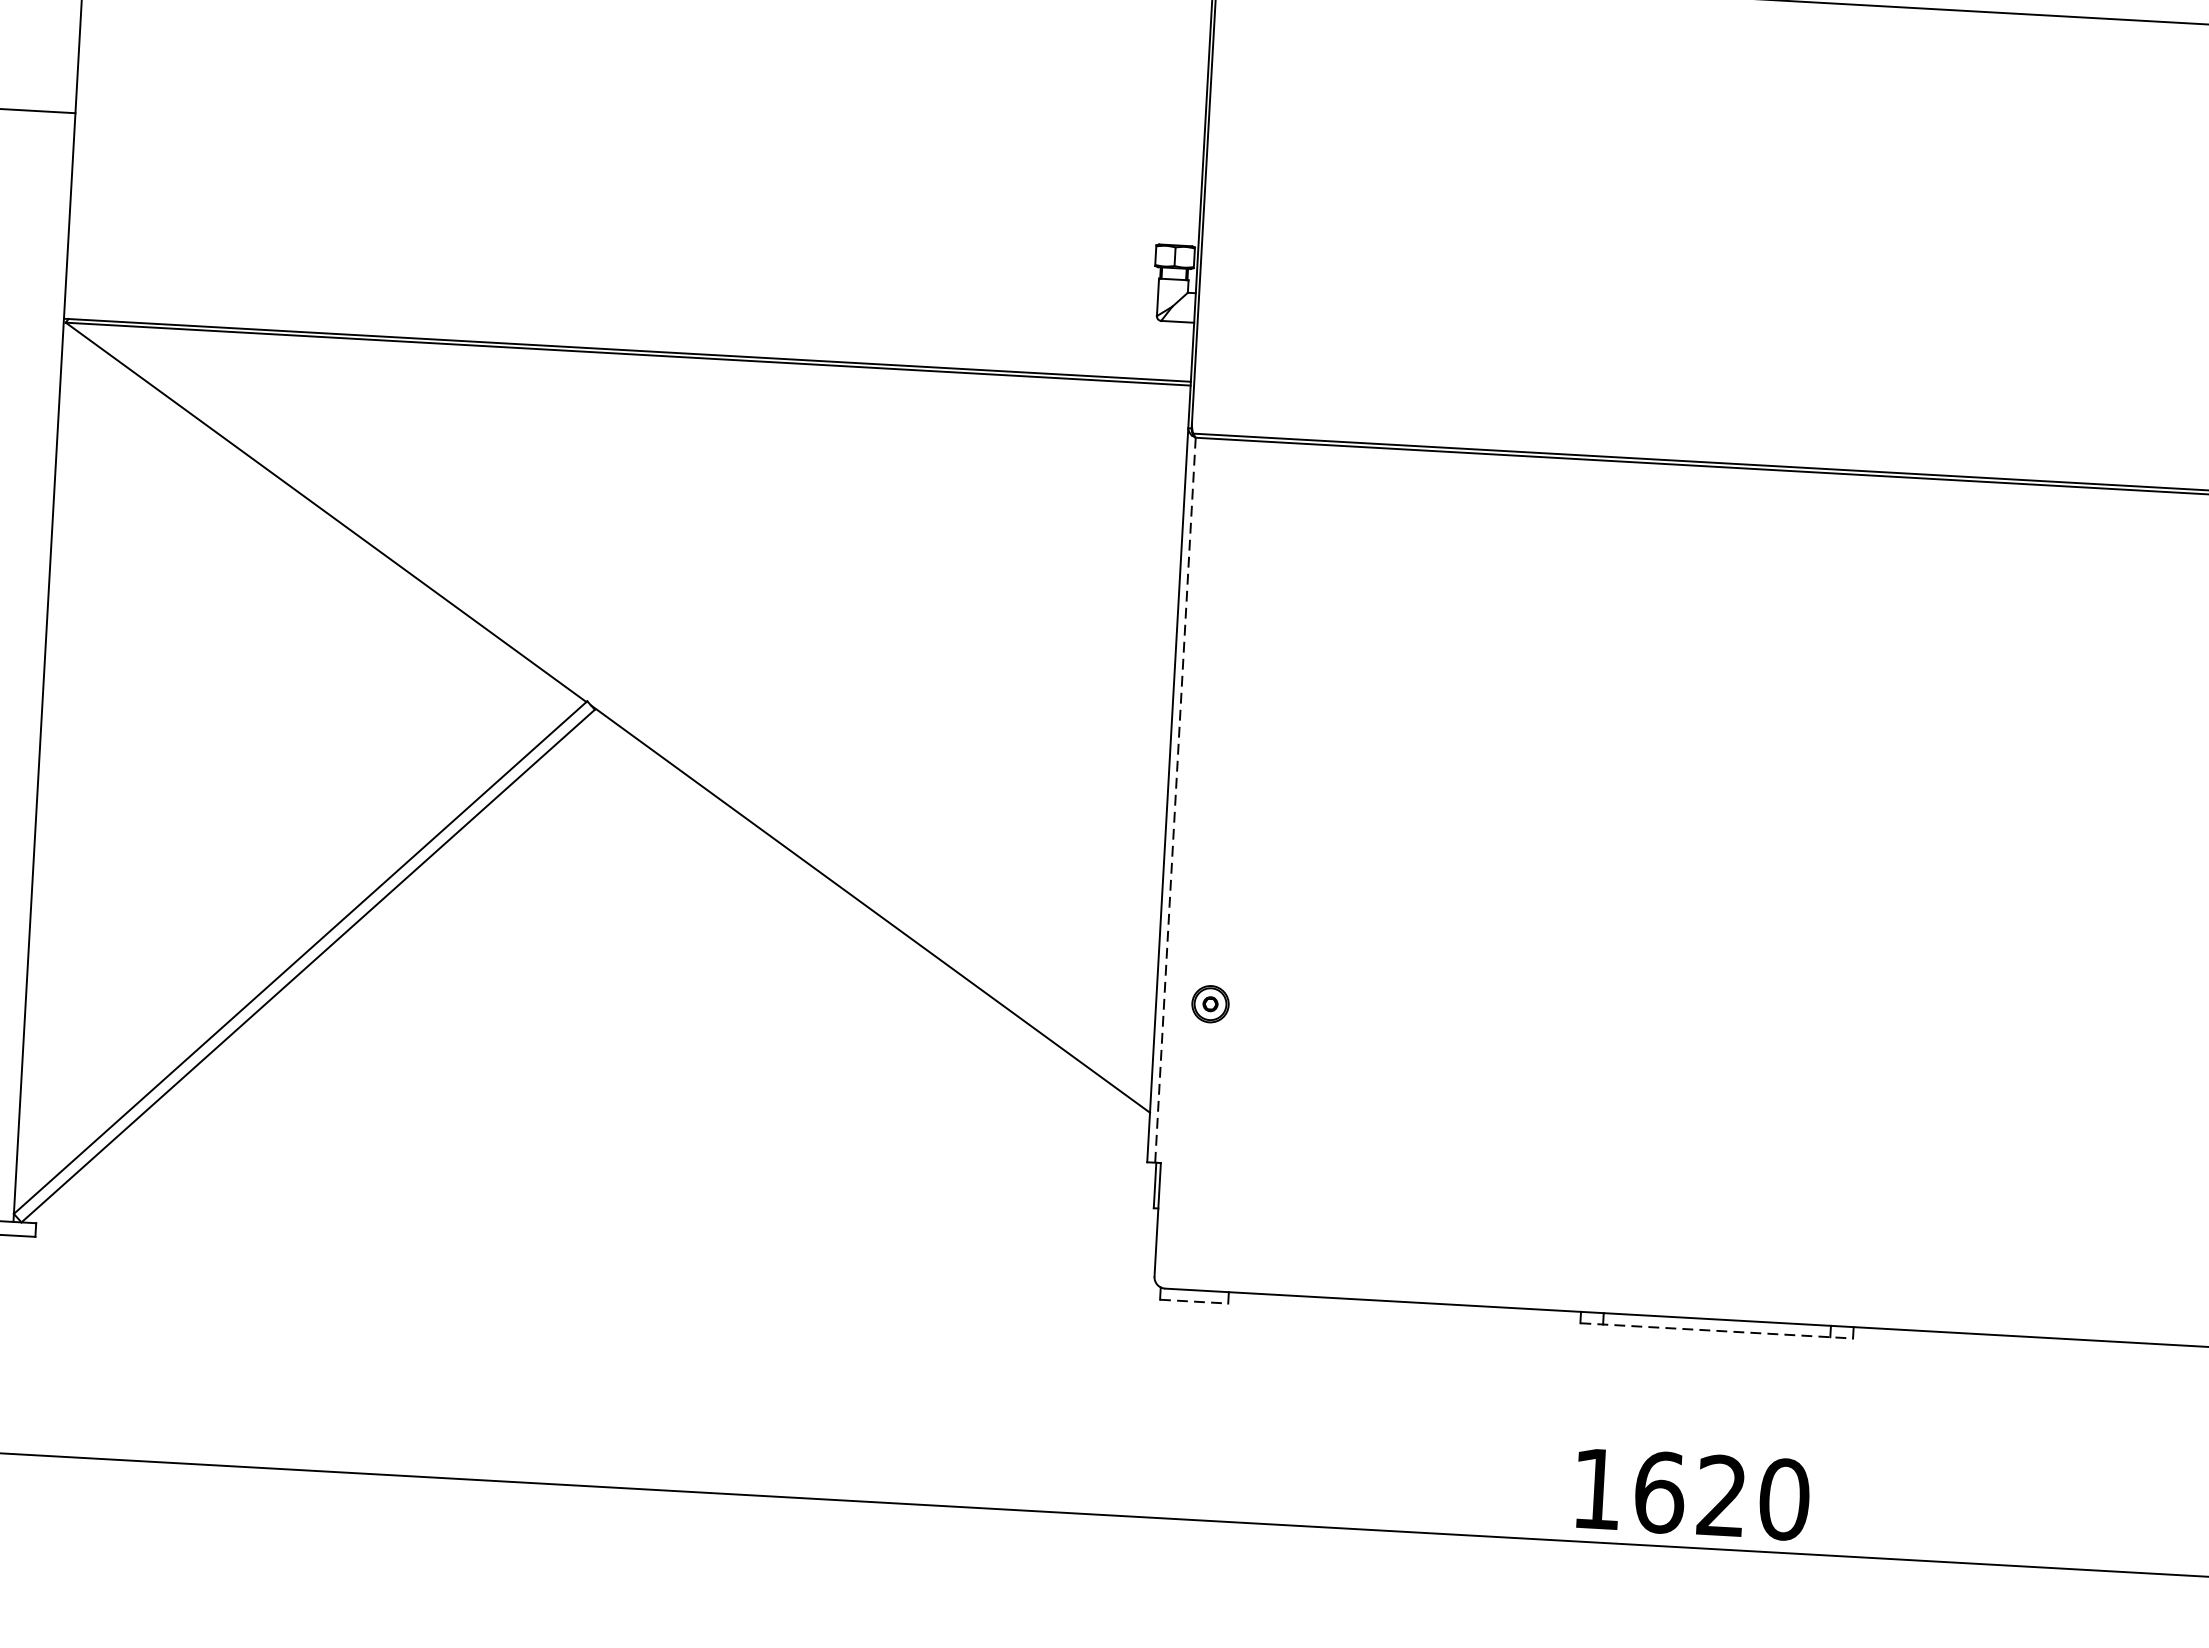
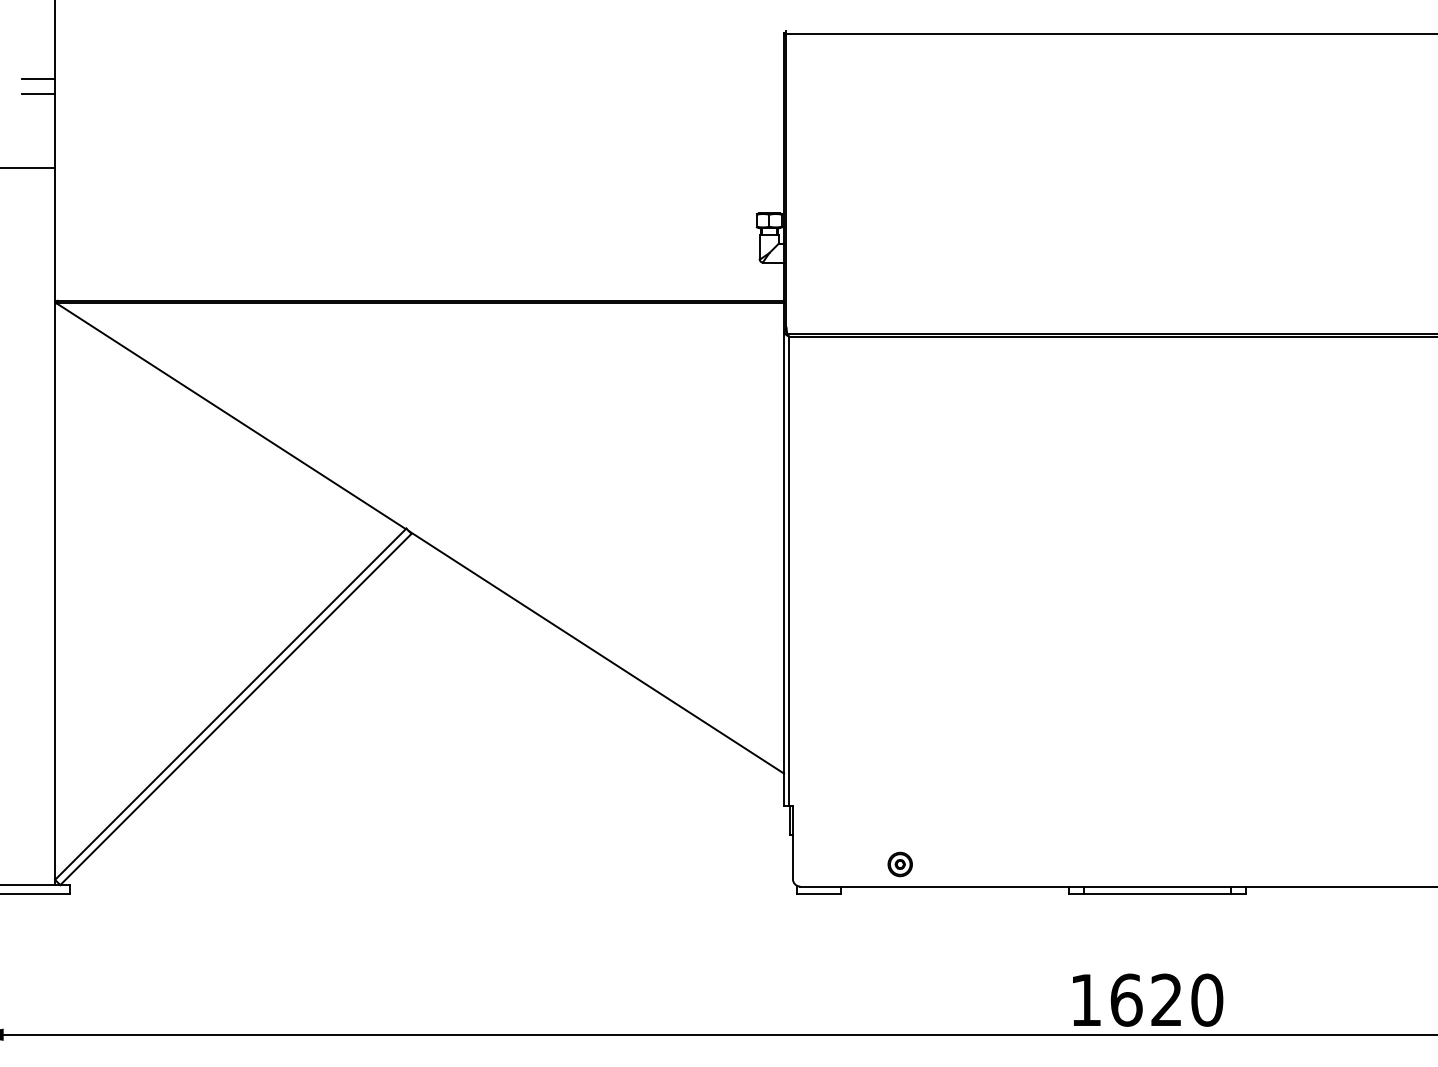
line: (1175, 800) -> (789, 571), dashed -> solid
part: (1209, 1004) -> (899, 864), moved
line: (1194, 1301) -> (819, 893), dashed -> solid
line: (1716, 1330) -> (1157, 893), dashed -> solid

